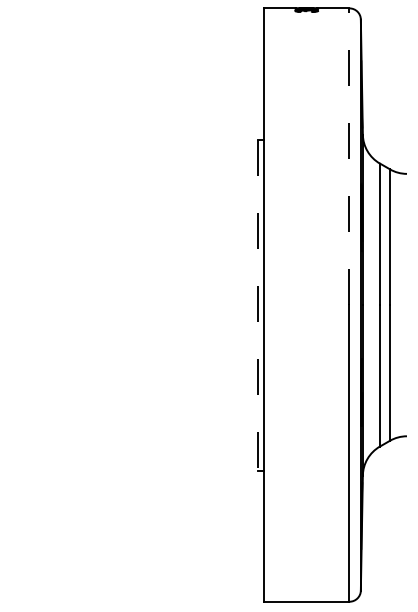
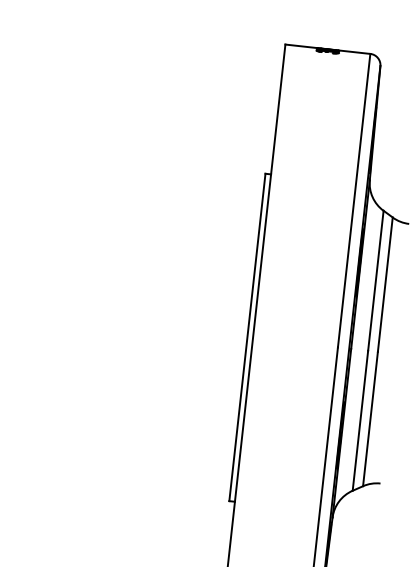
line: (349, 156) -> (354, 200), dashed -> solid
line: (257, 305) -> (246, 337), dashed -> solid

